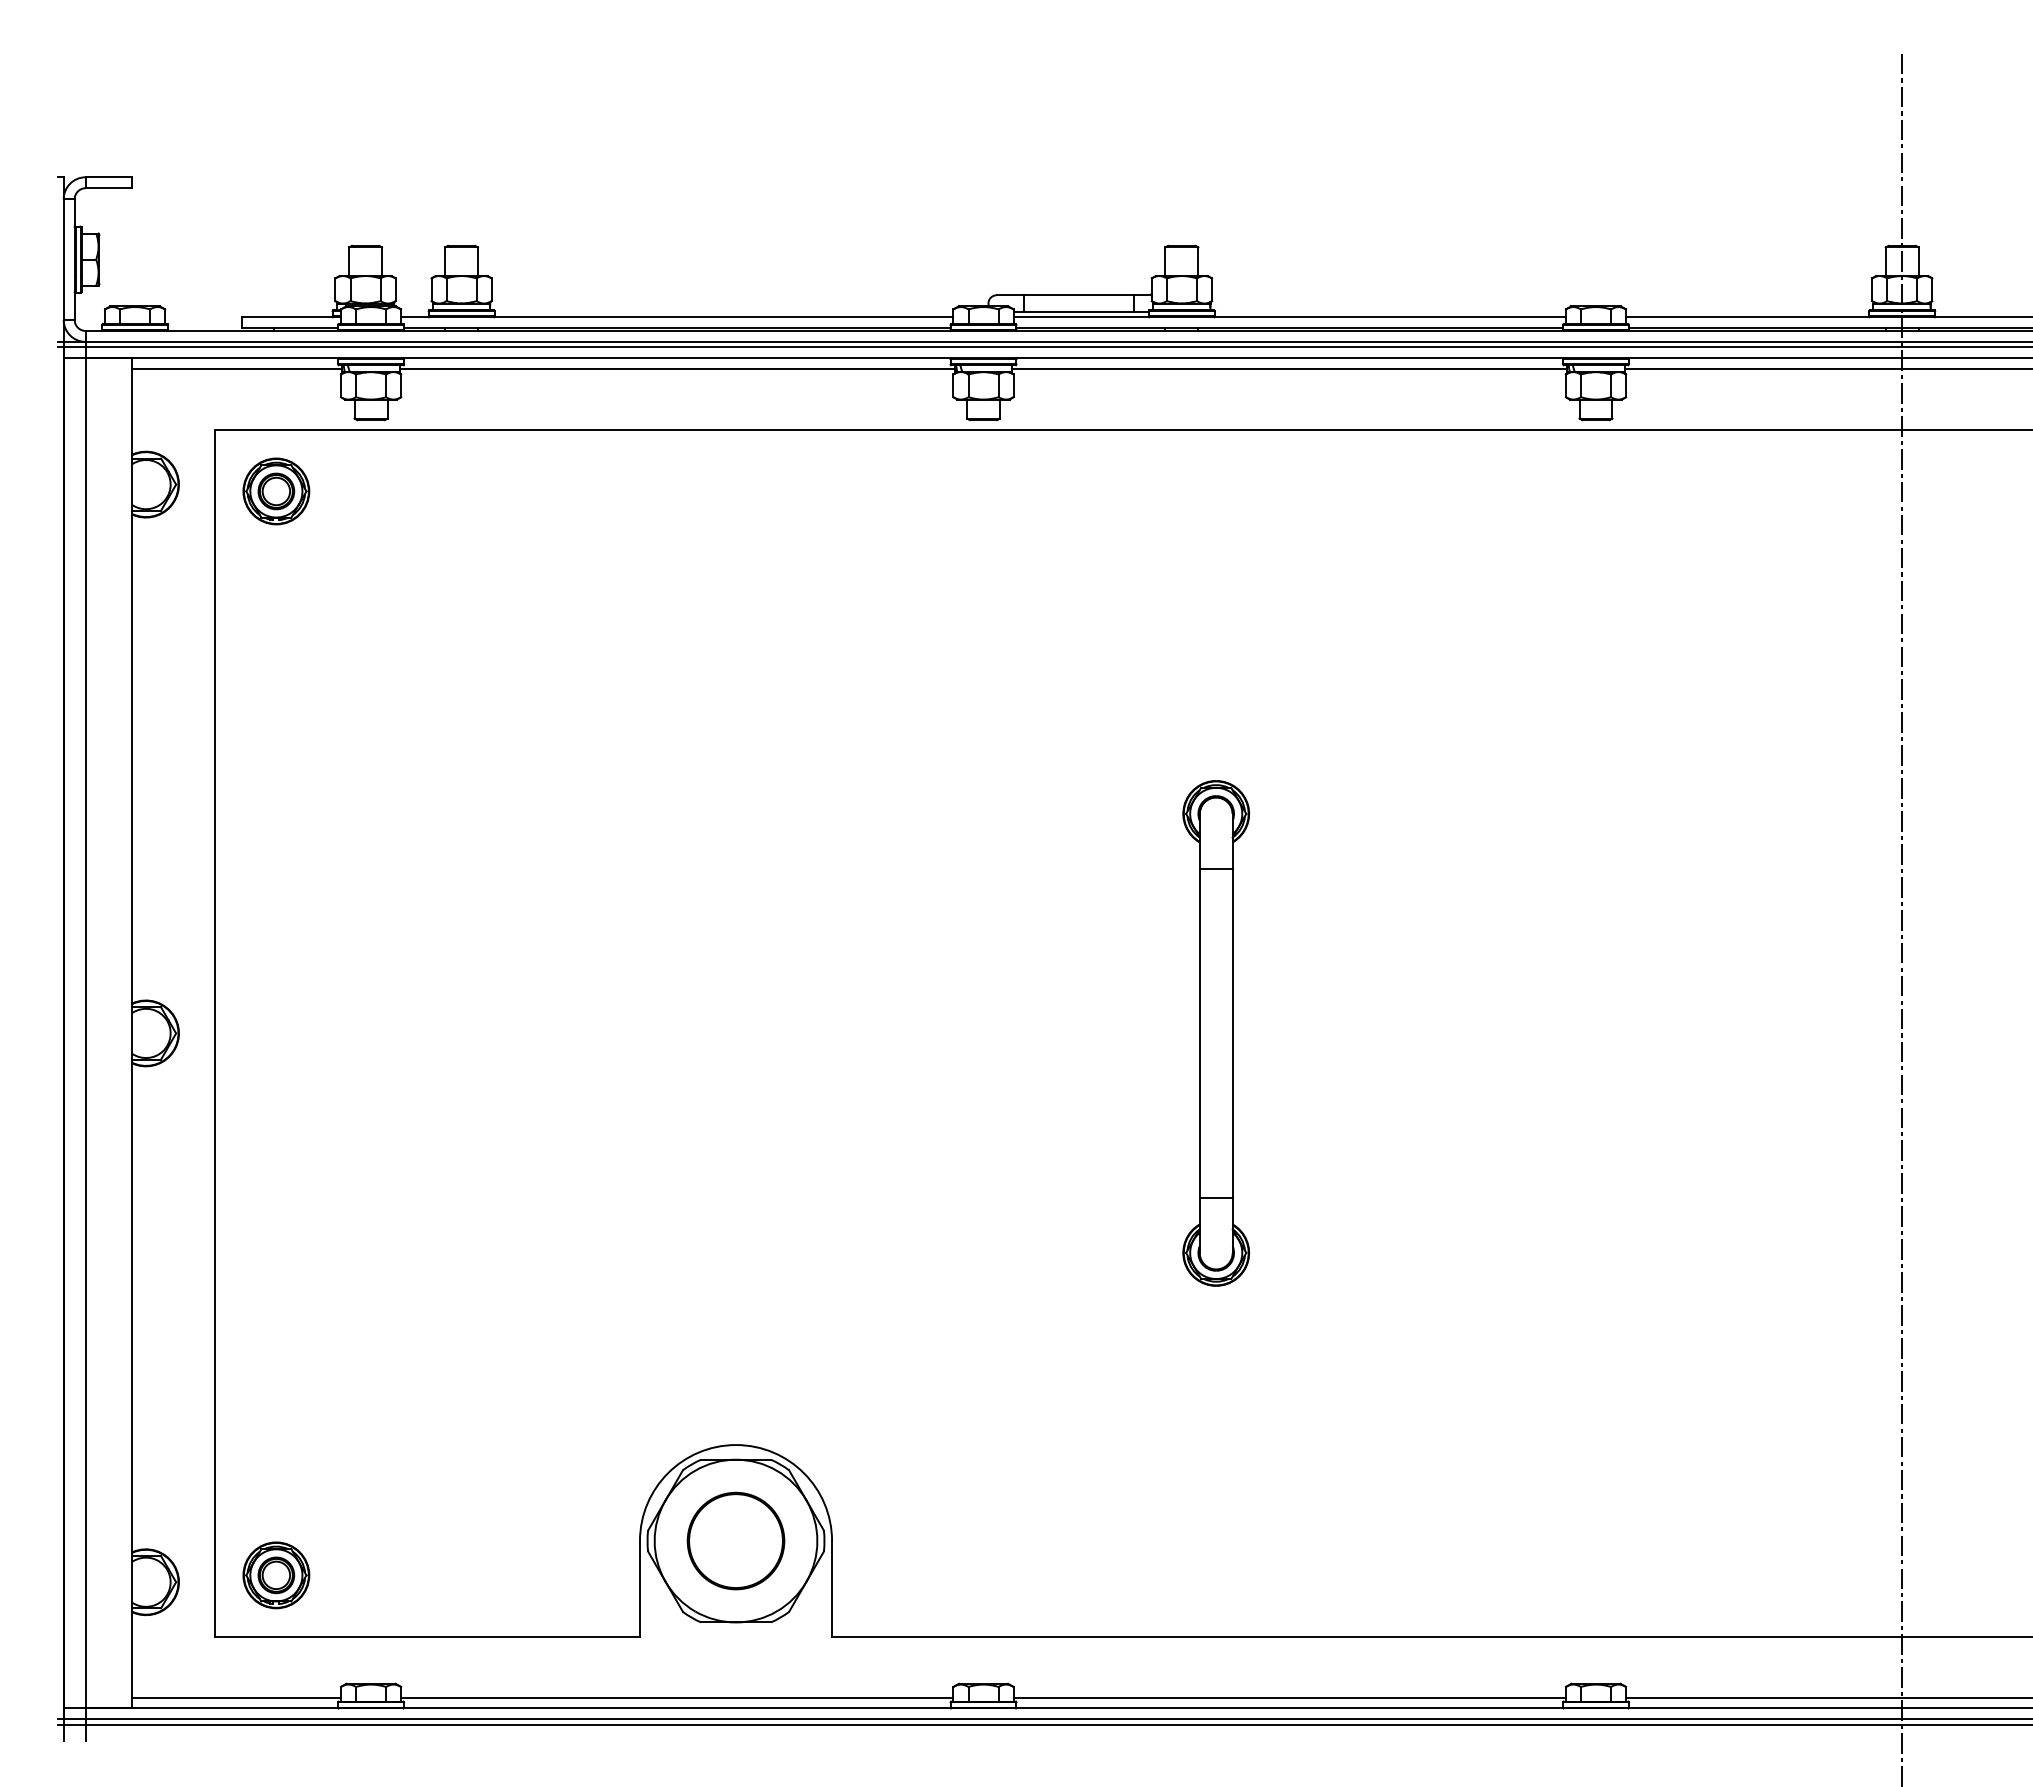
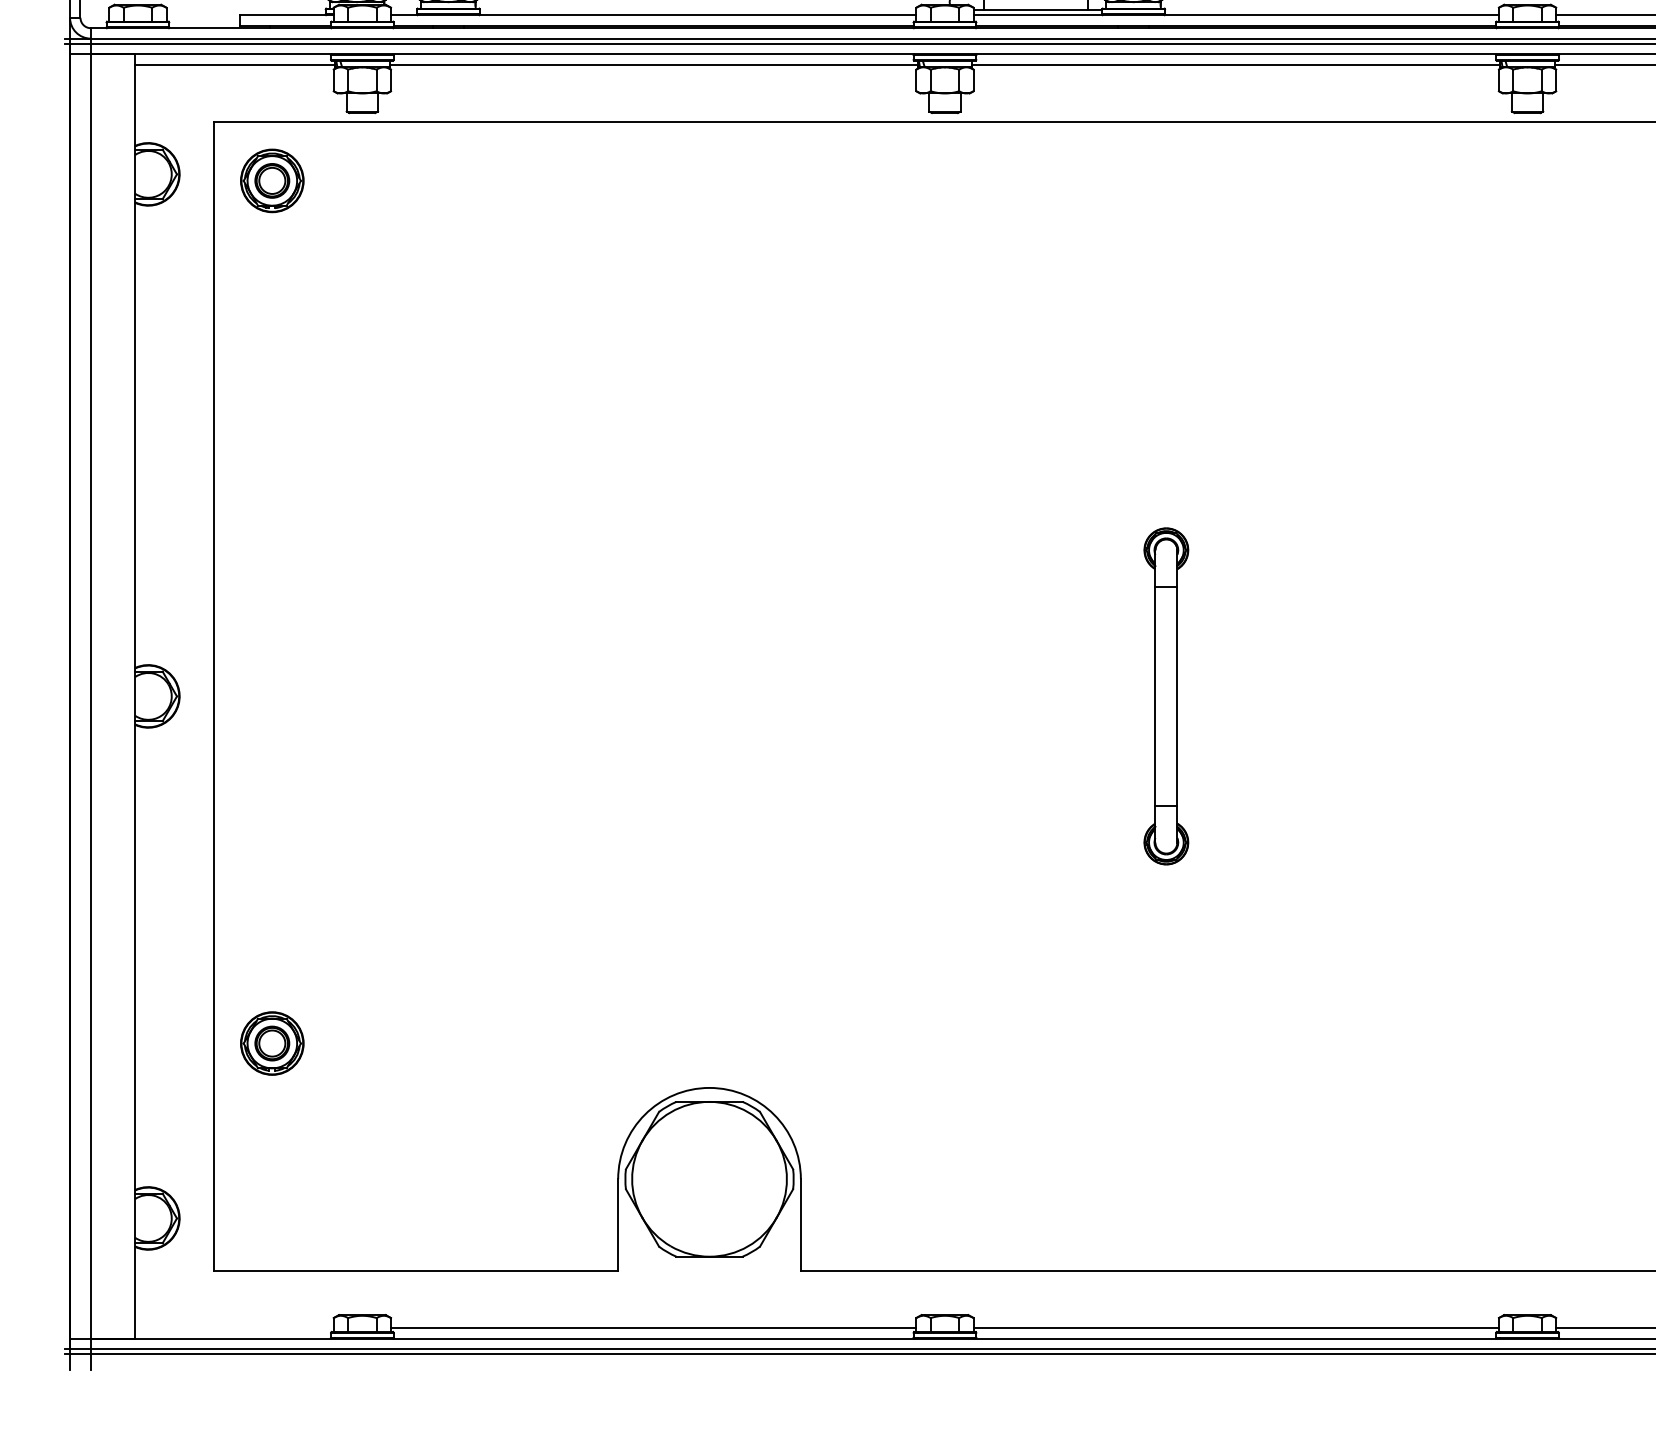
part: (1216, 1033) -> (1166, 696), size x0.7
part: (735, 1540) -> (709, 1178), removed
part: (276, 1575) -> (272, 1043), moved
line: (236, 1697) -> (234, 1328), removed

